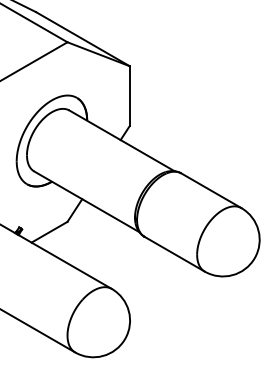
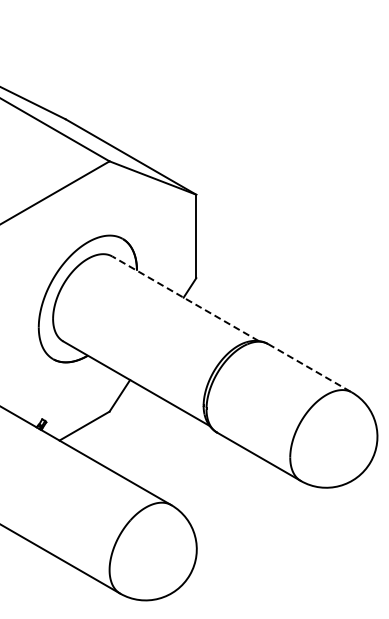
line: (121, 140) -> (185, 298), solid -> dashed
line: (211, 190) -> (310, 368), solid -> dashed

